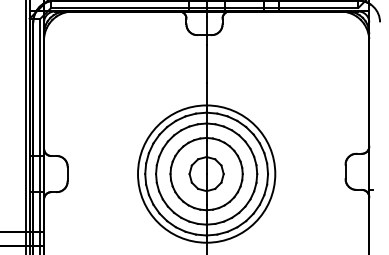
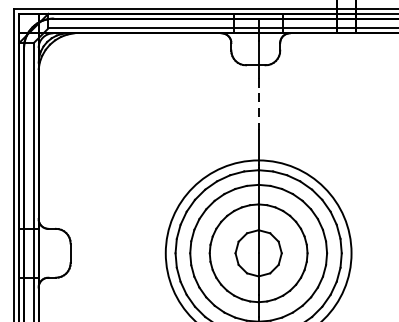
line: (206, 64) -> (258, 105), solid -> dashed

